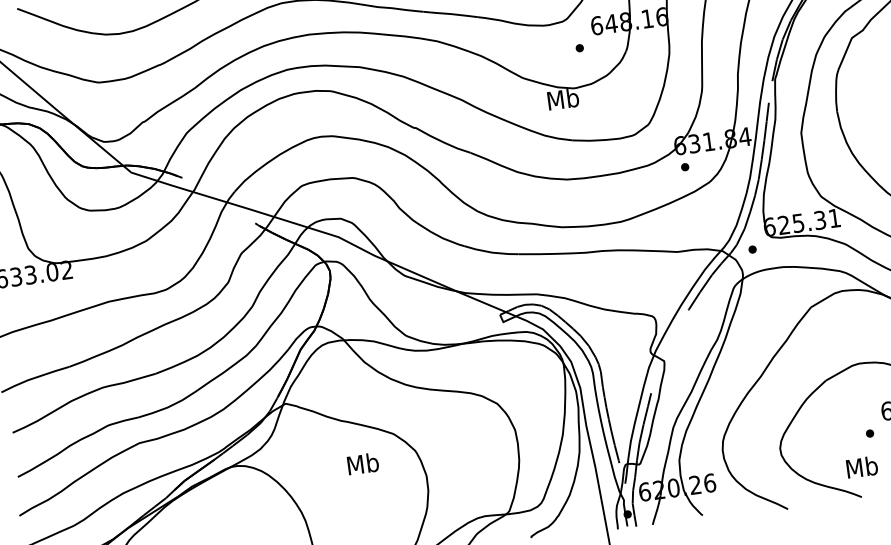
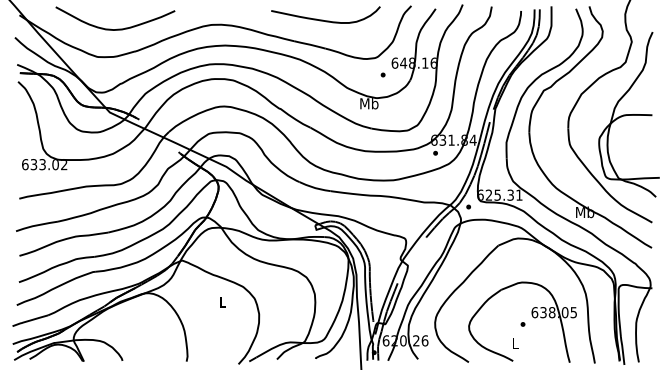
text: (362, 463) -> (222, 301), Mb -> L
text: (861, 467) -> (515, 343), Mb -> L

